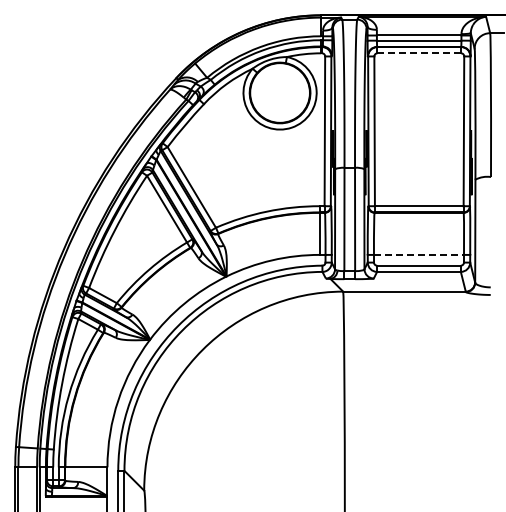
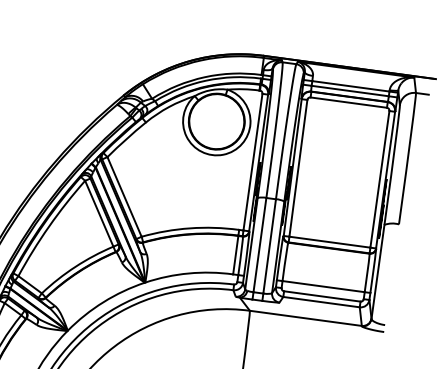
line: (419, 53) -> (348, 102), dashed -> solid
line: (419, 254) -> (324, 286), dashed -> solid

